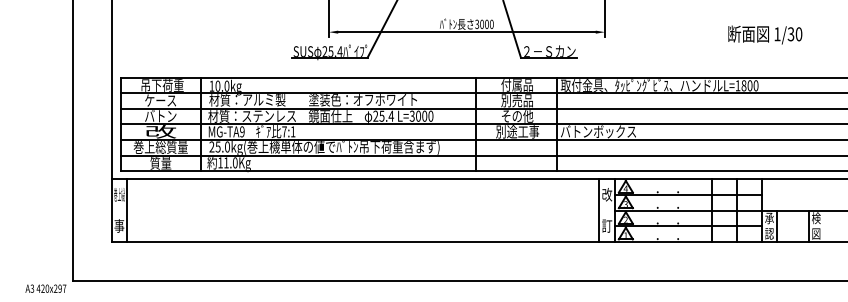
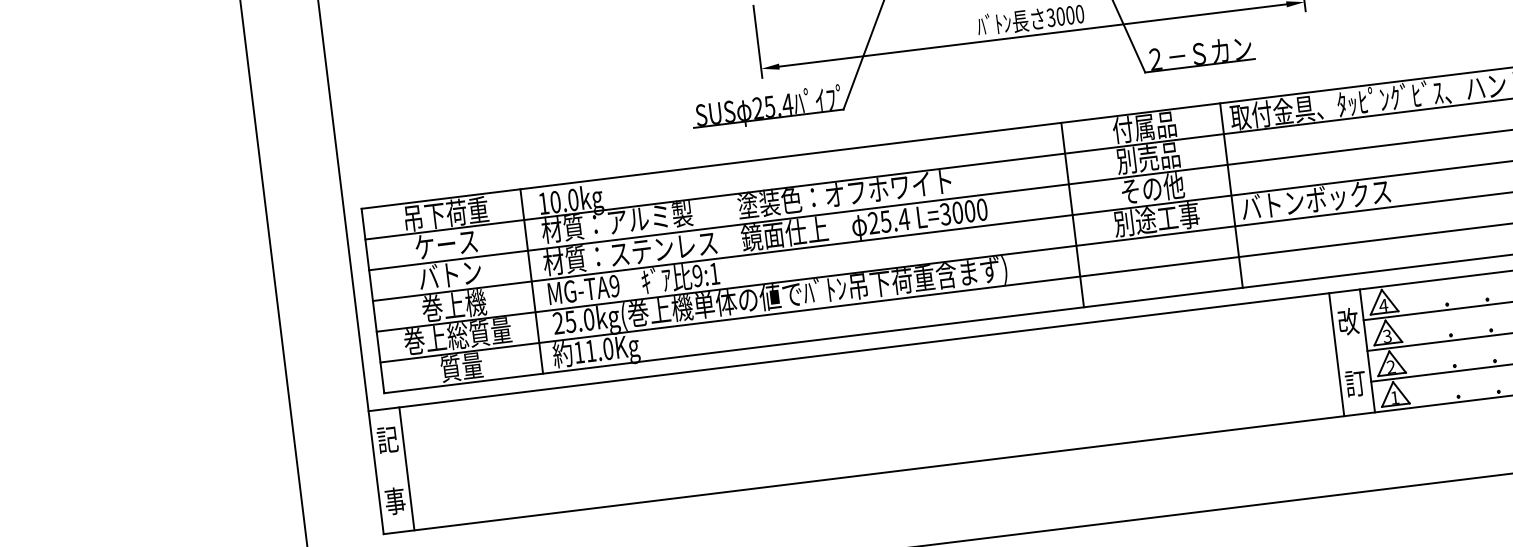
text: (160, 131) -> (453, 305), 改 -> 巻上機
text: (284, 131) -> (697, 275), 7:1 -> 9:1
text: (119, 194) -> (387, 439), 巻上機 -> 記

